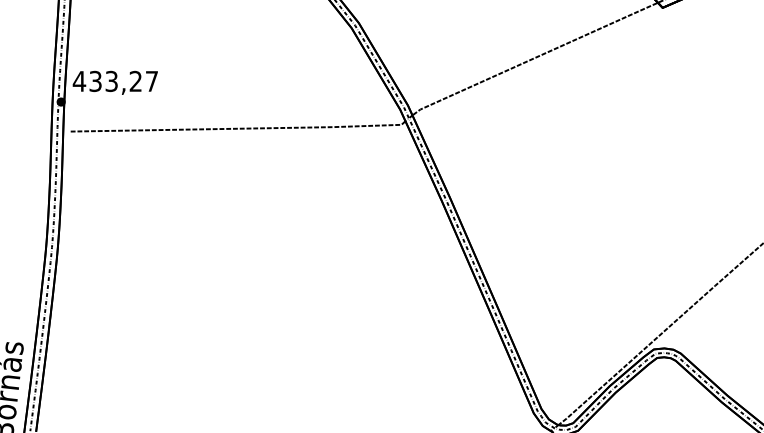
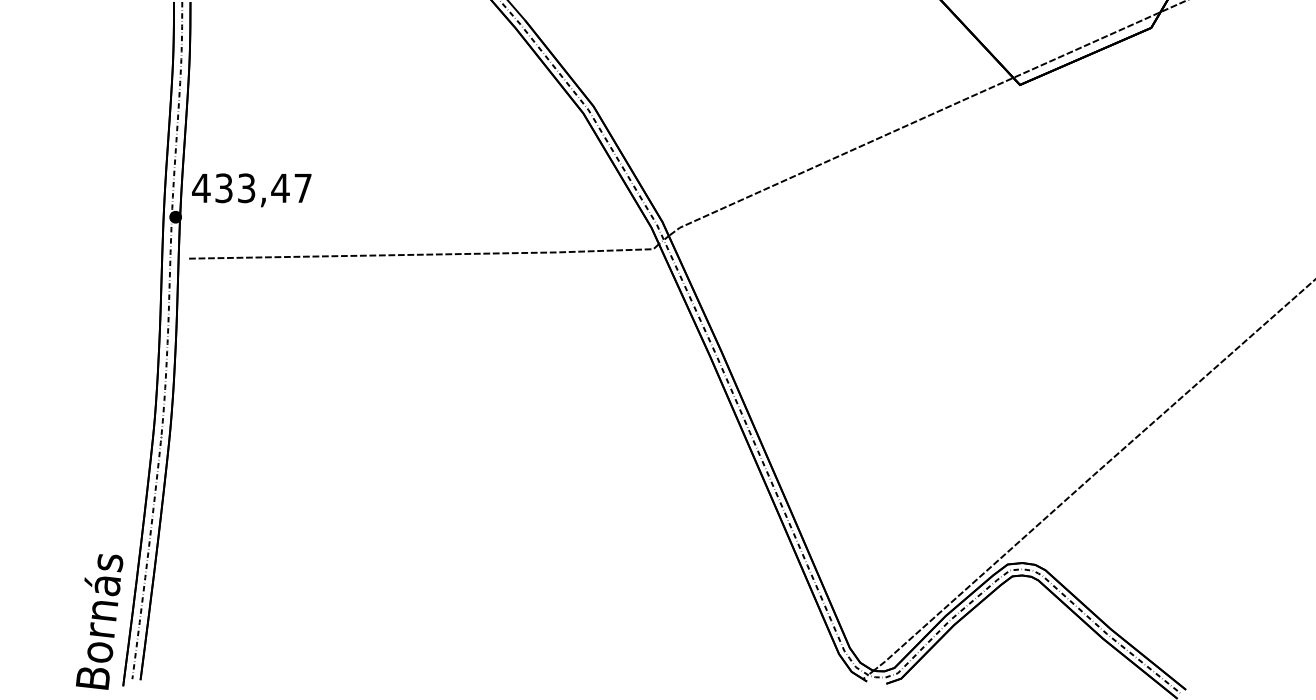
text: (135, 80) -> (280, 187), 433,27 -> 433,47

